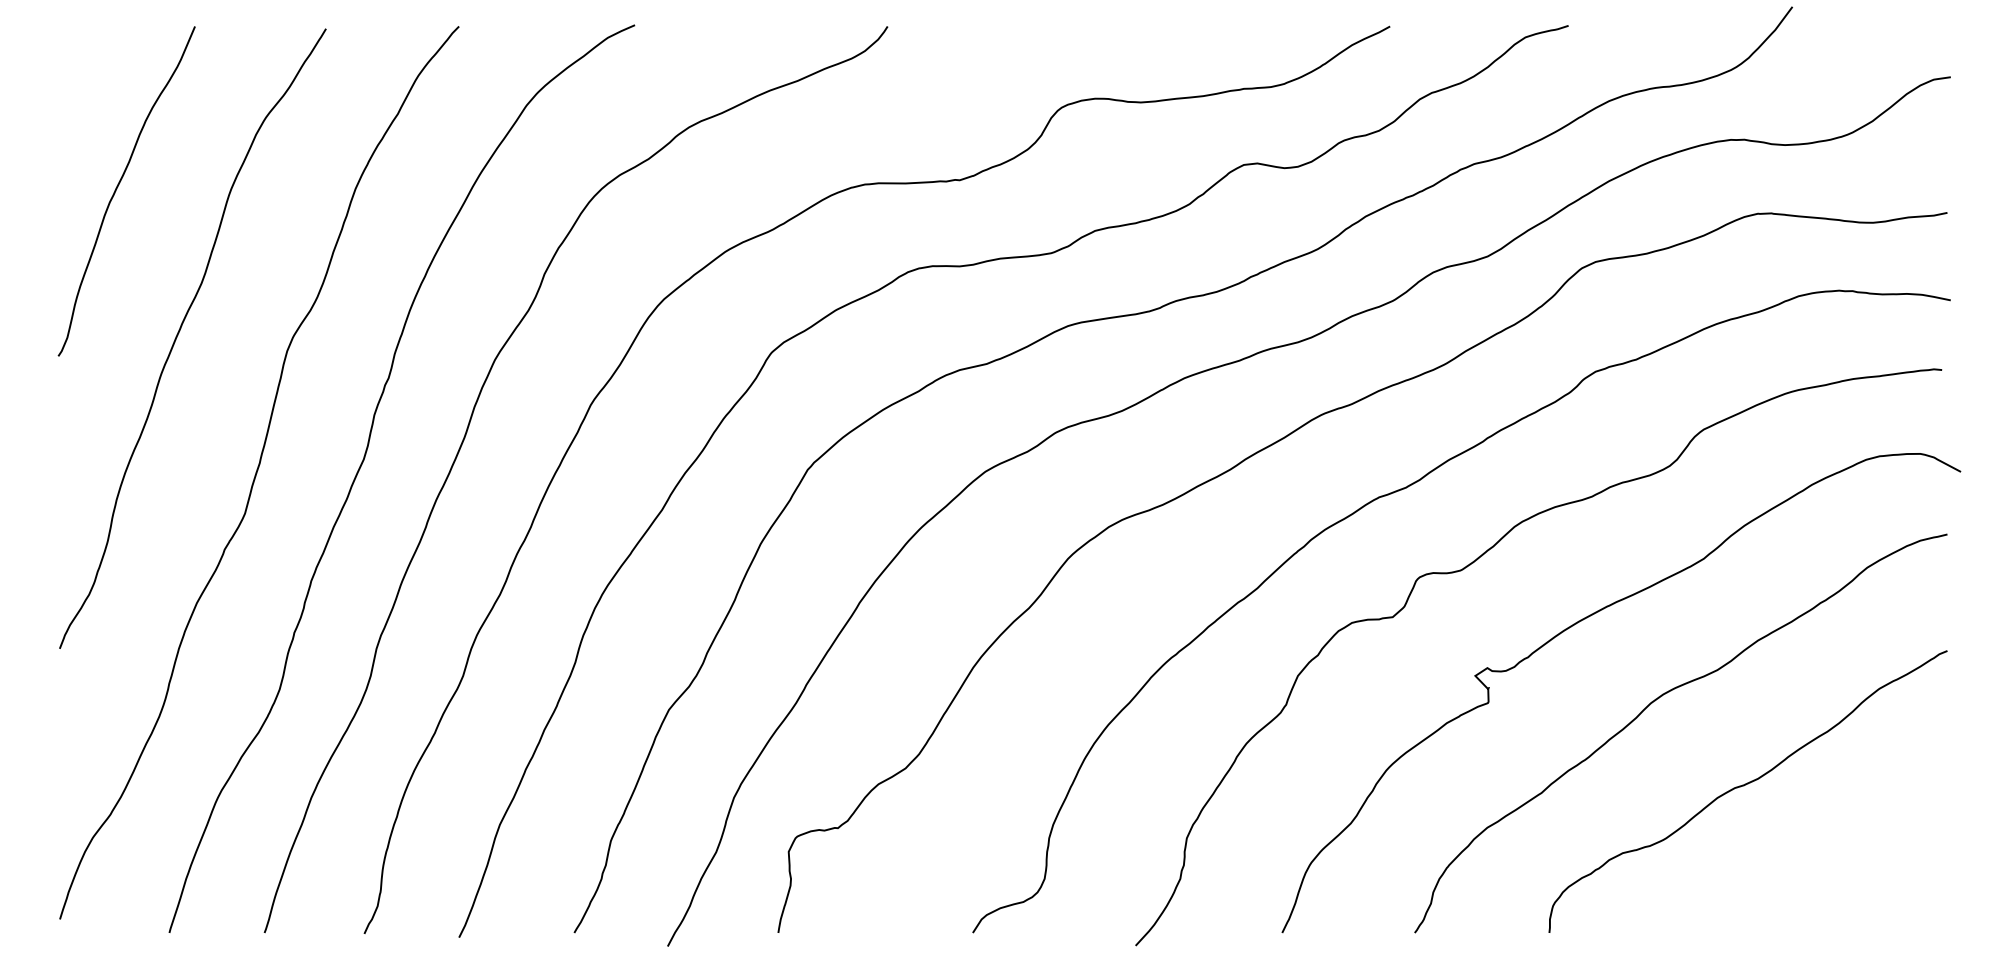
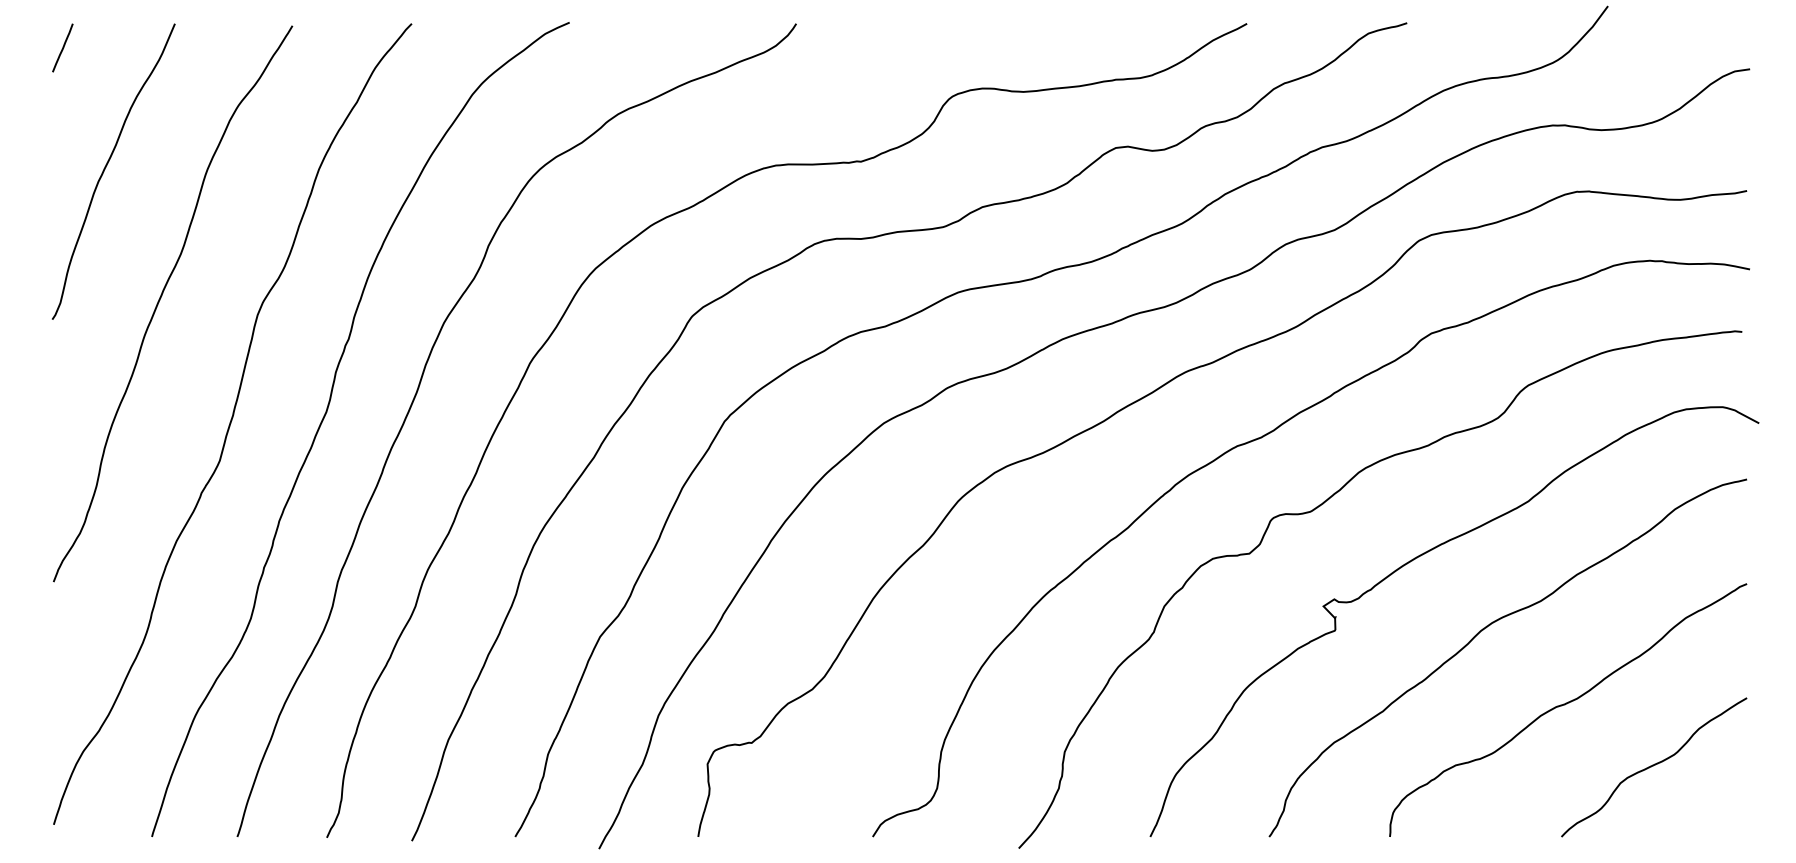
line: (69, 53) -> (62, 47), added
curve: (1842, 854) -> (1652, 766), added

